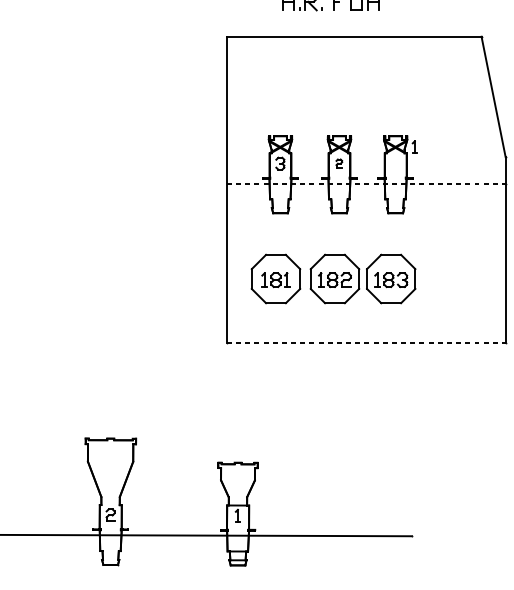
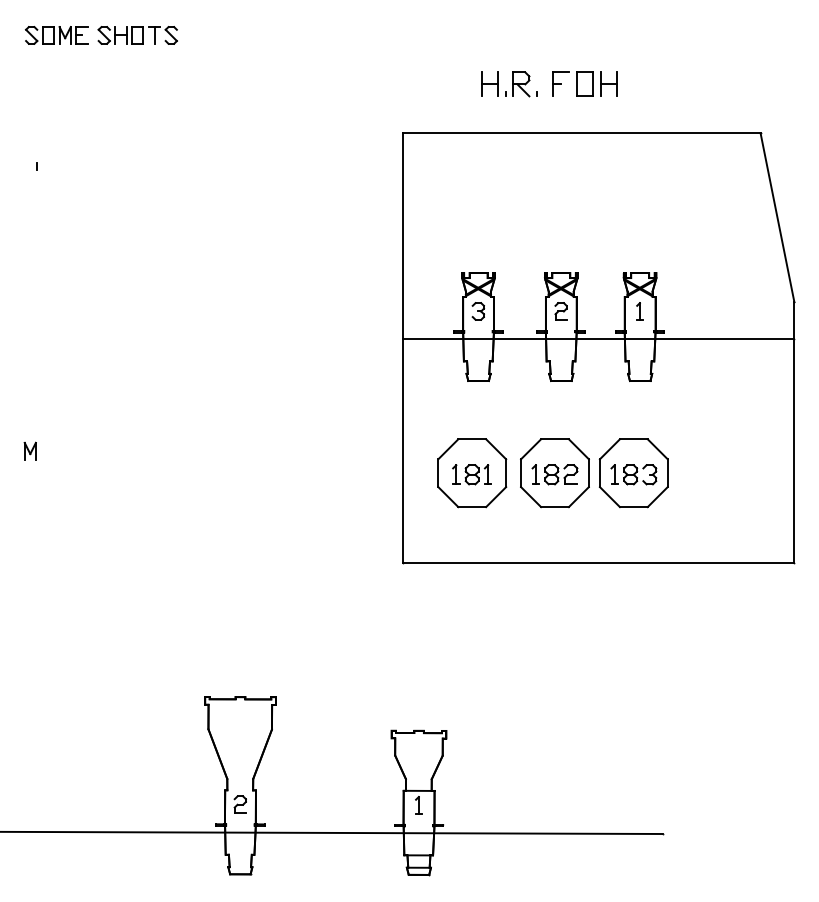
part: (414, 147) -> (639, 311), moved
part: (338, 163) -> (560, 311), size x1.43
line: (365, 183) -> (598, 339), dashed -> solid
line: (365, 343) -> (598, 563), dashed -> solid

